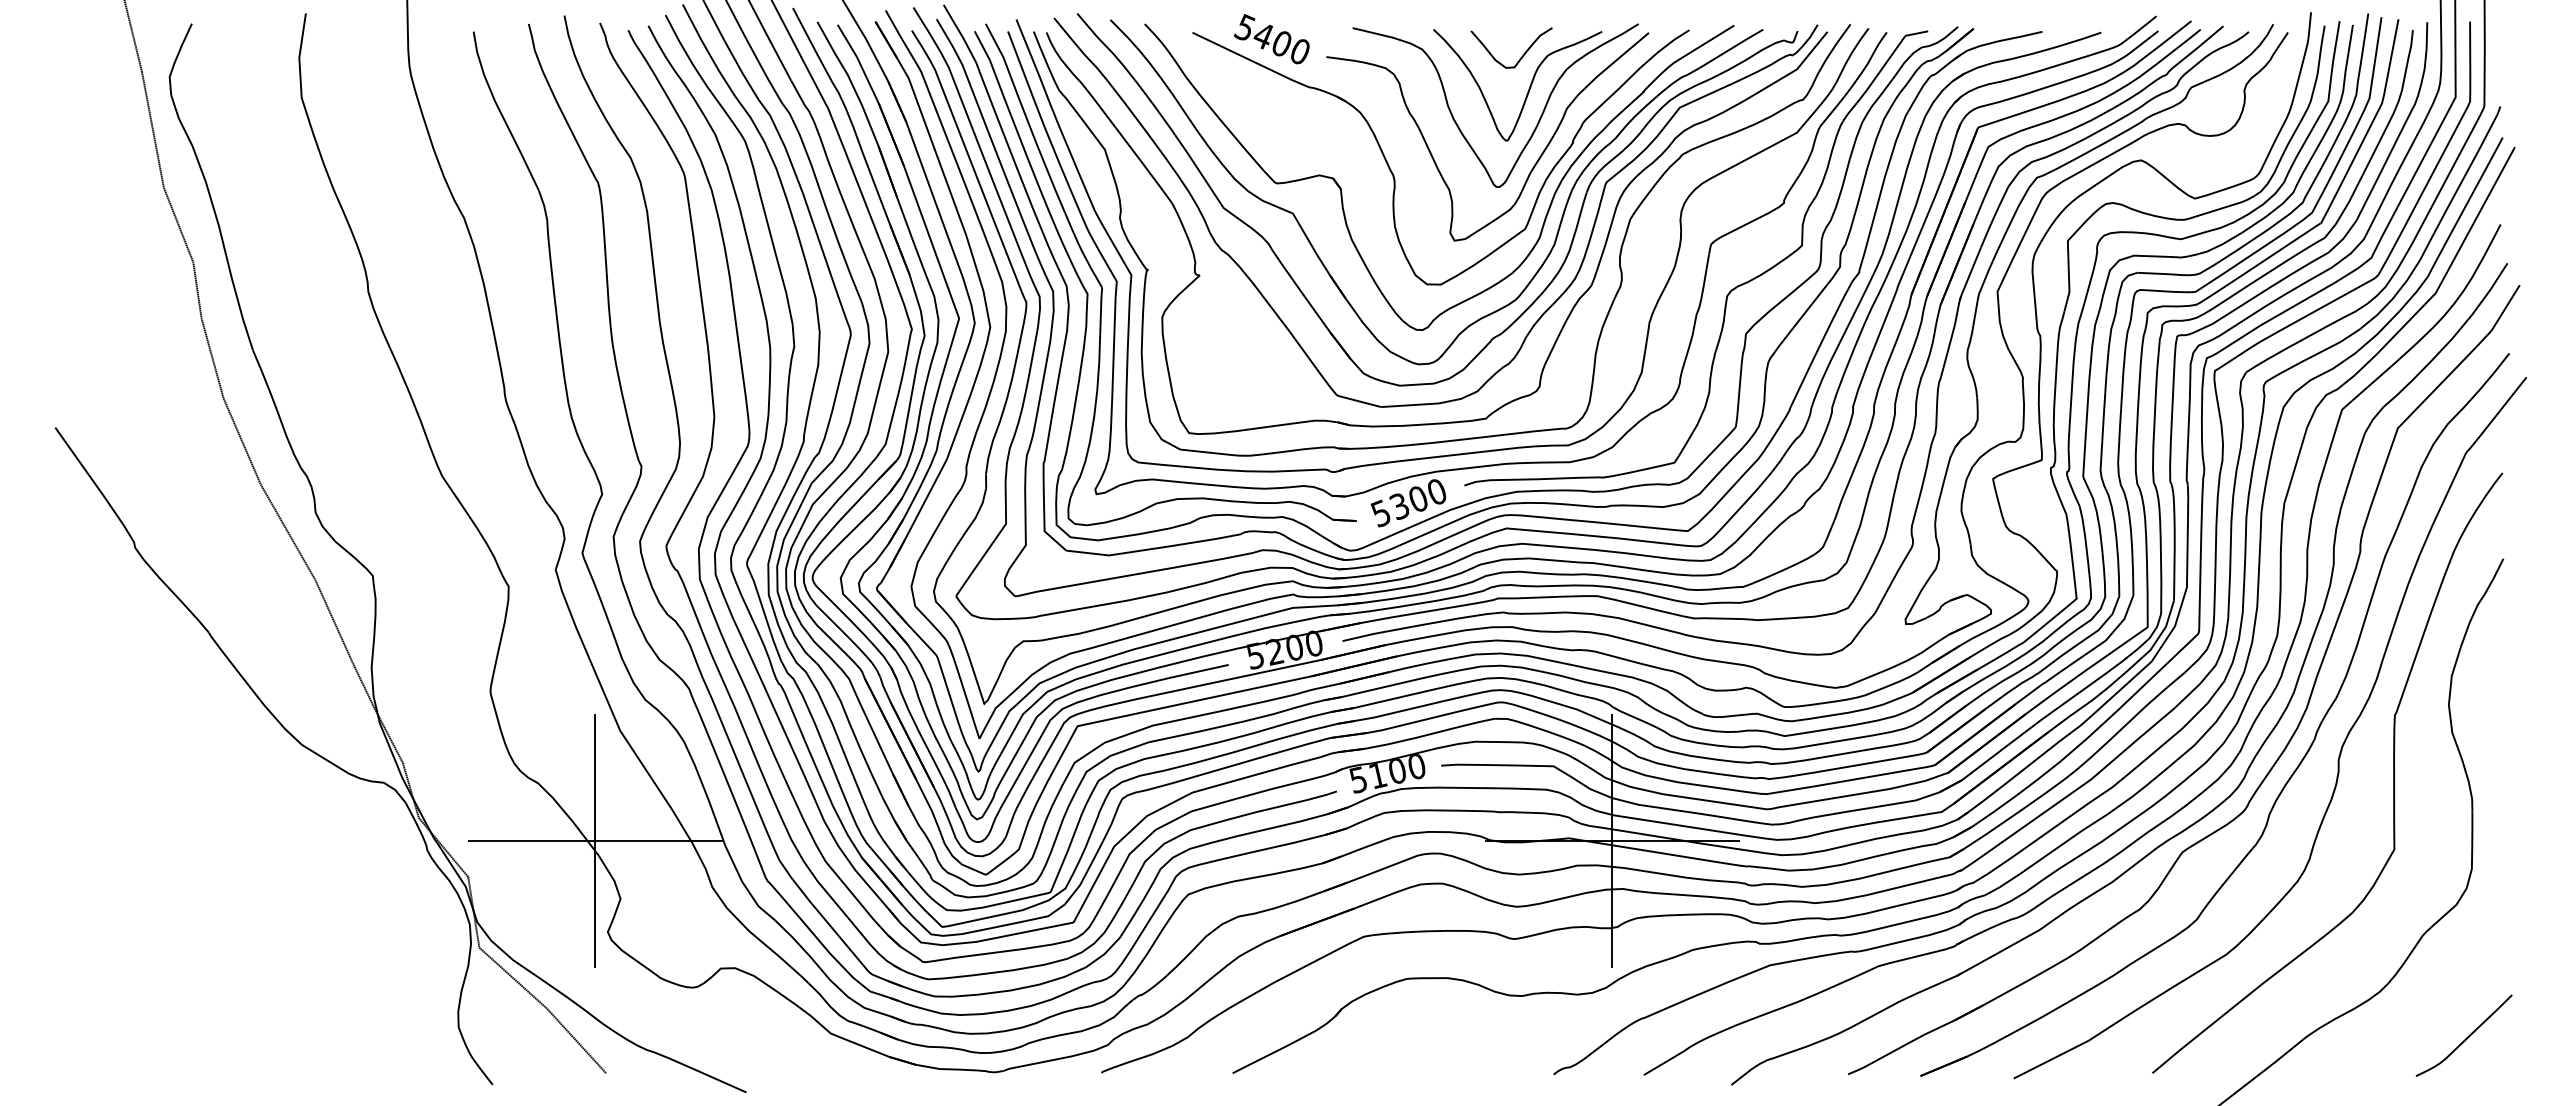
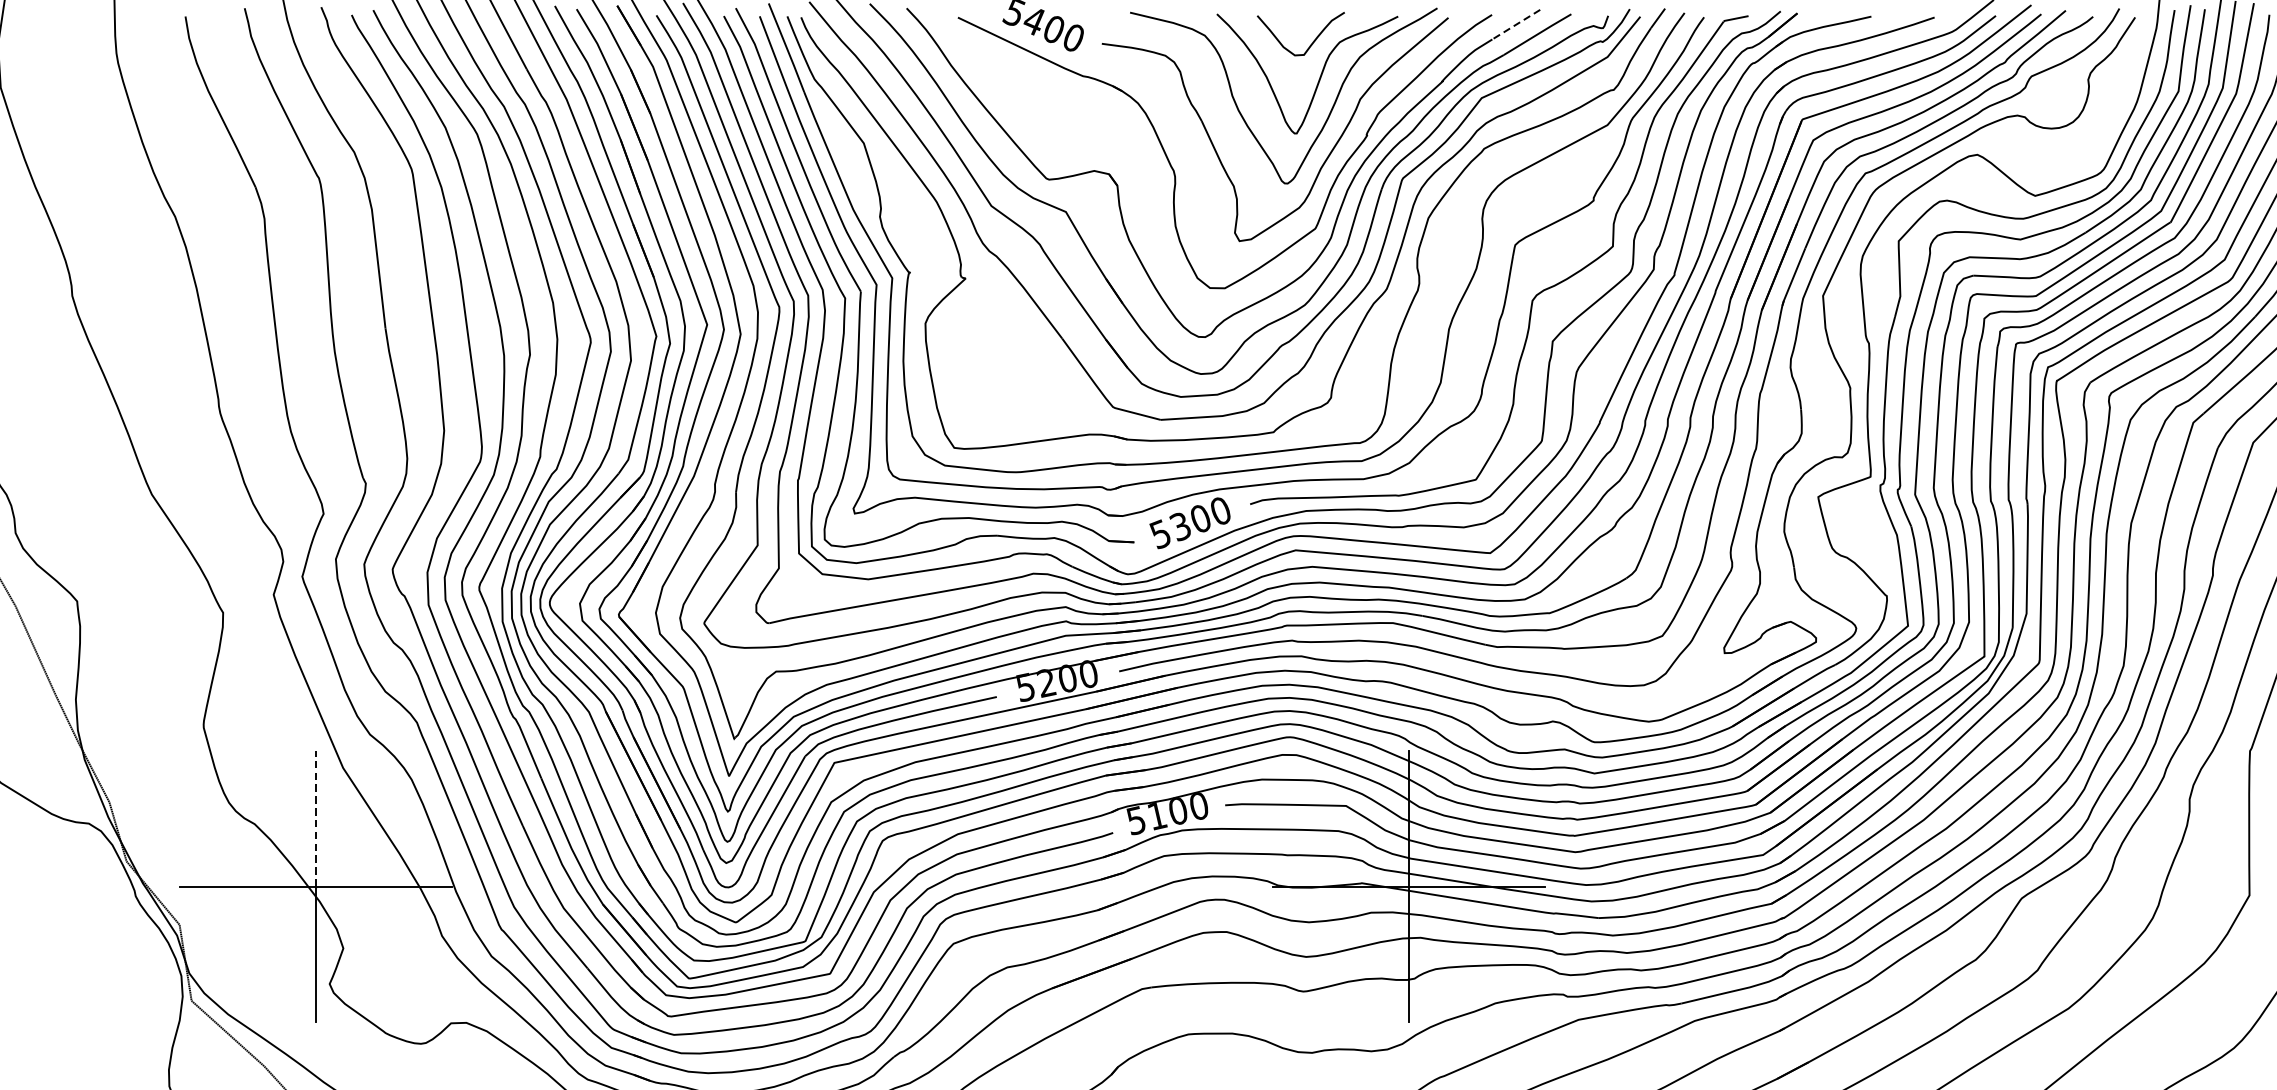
line: (1711, 39) -> (1515, 24), solid -> dashed
line: (595, 777) -> (316, 817), solid -> dashed

